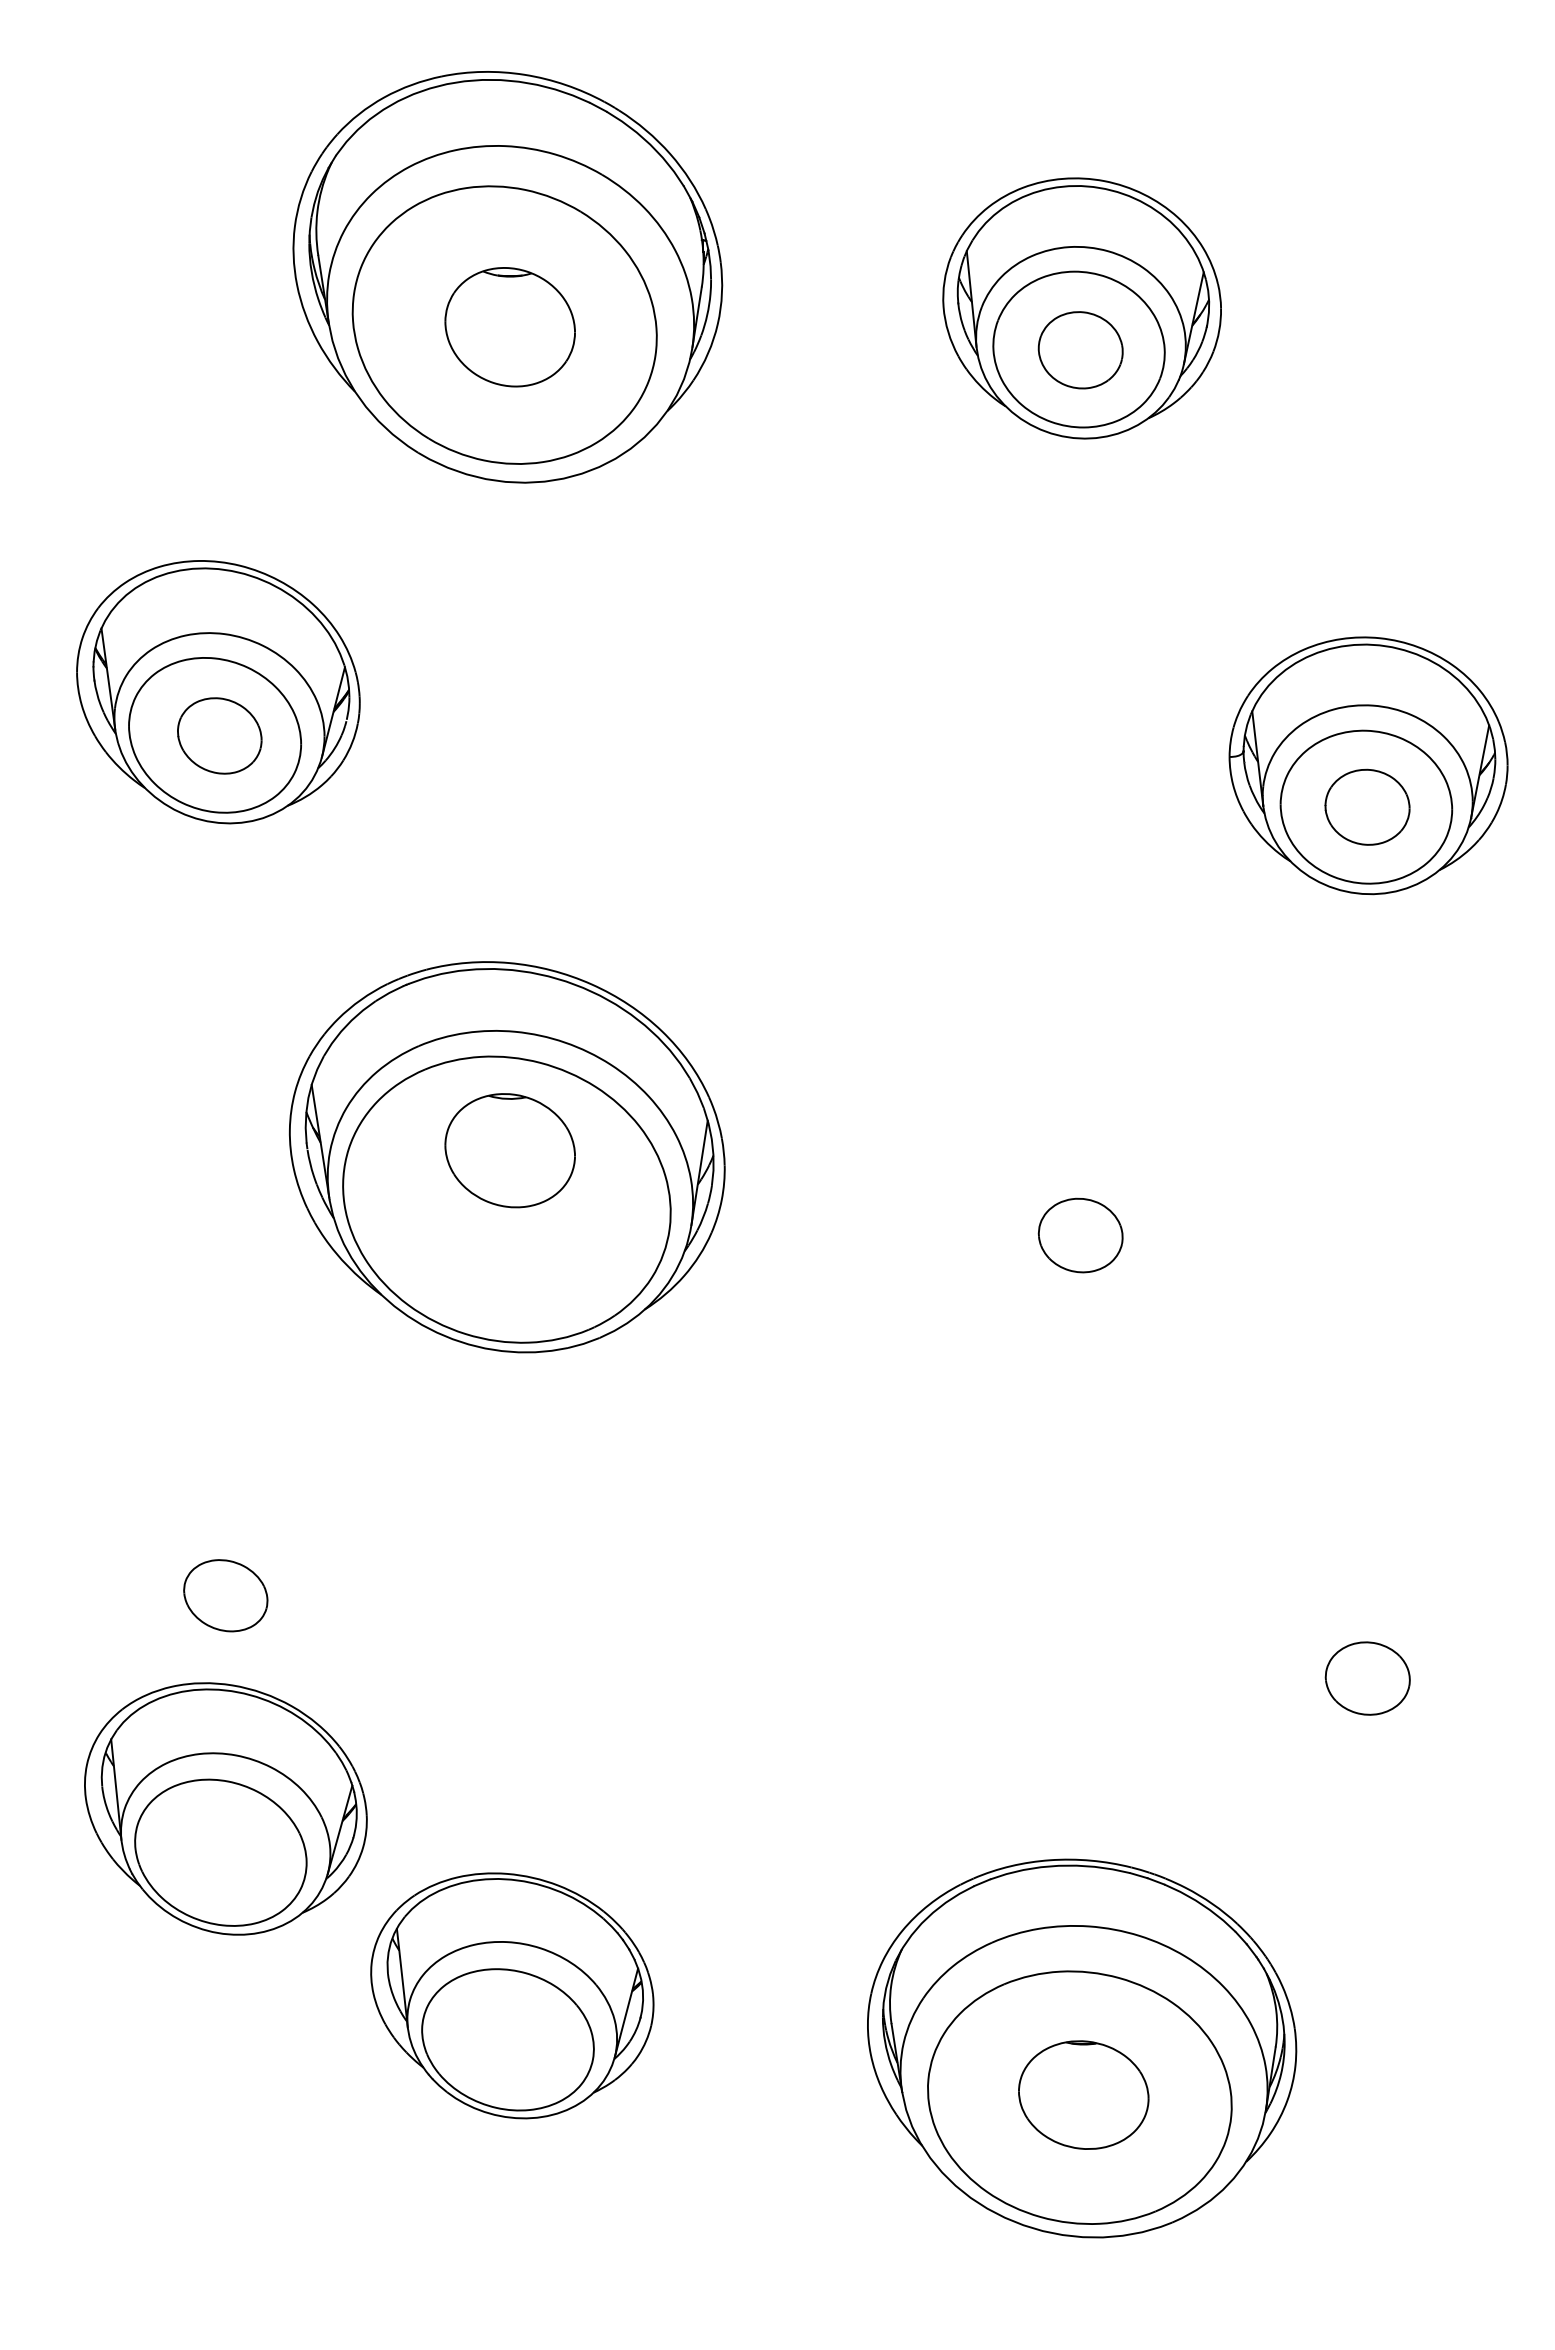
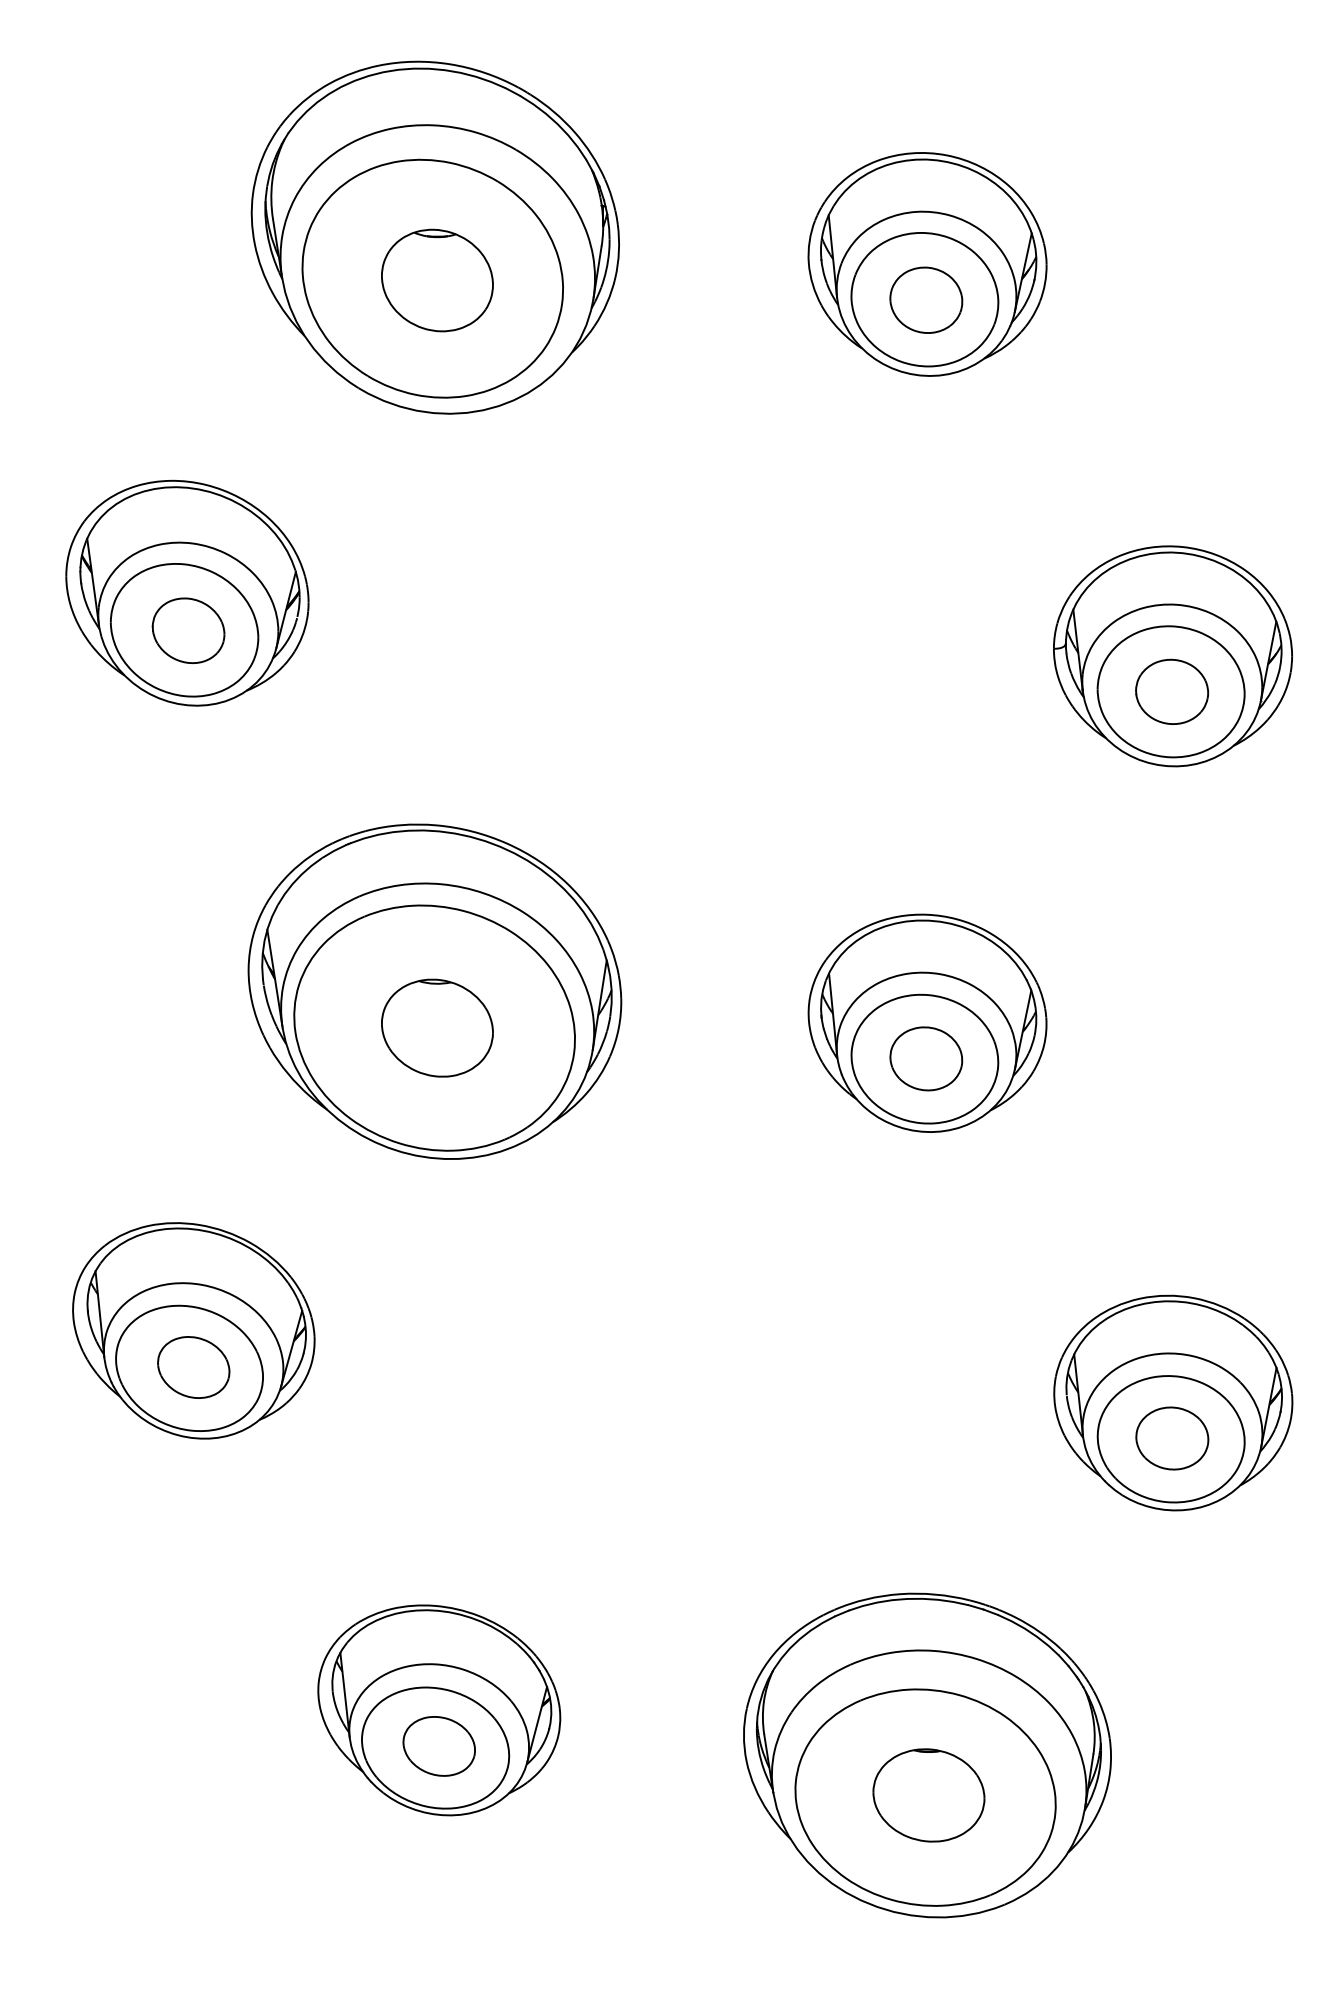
part: (509, 1150) -> (436, 1027), moved
part: (1081, 1193) -> (926, 1022), added
part: (1368, 1637) -> (1172, 1403), added
part: (225, 1808) -> (193, 1330), moved
part: (511, 2037) -> (438, 1746), added

